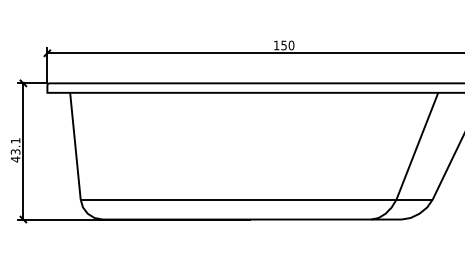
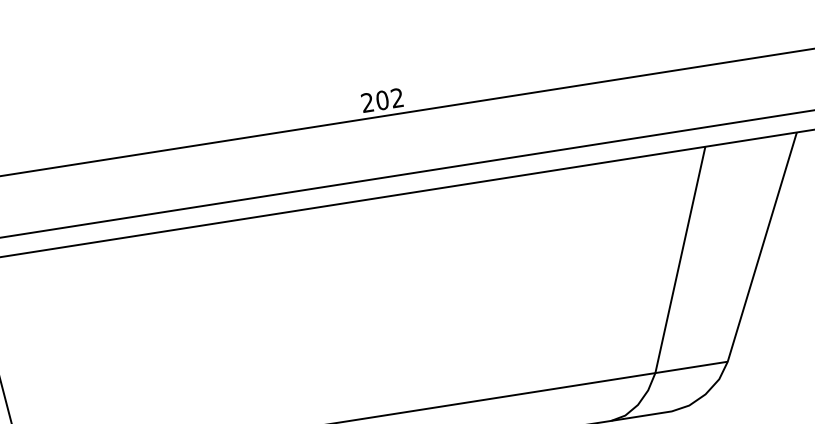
text: (283, 45) -> (381, 100), 150 -> 202

